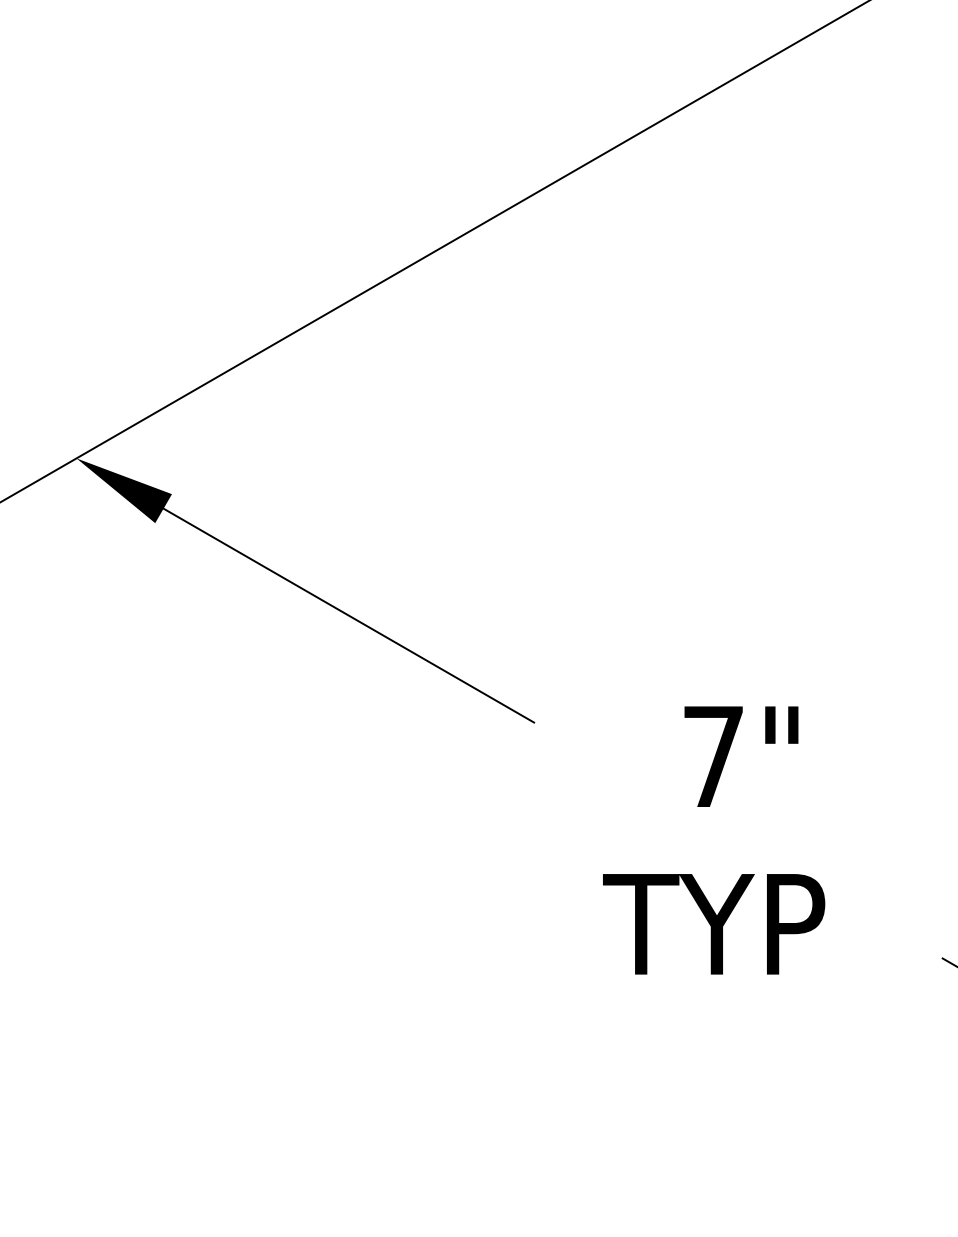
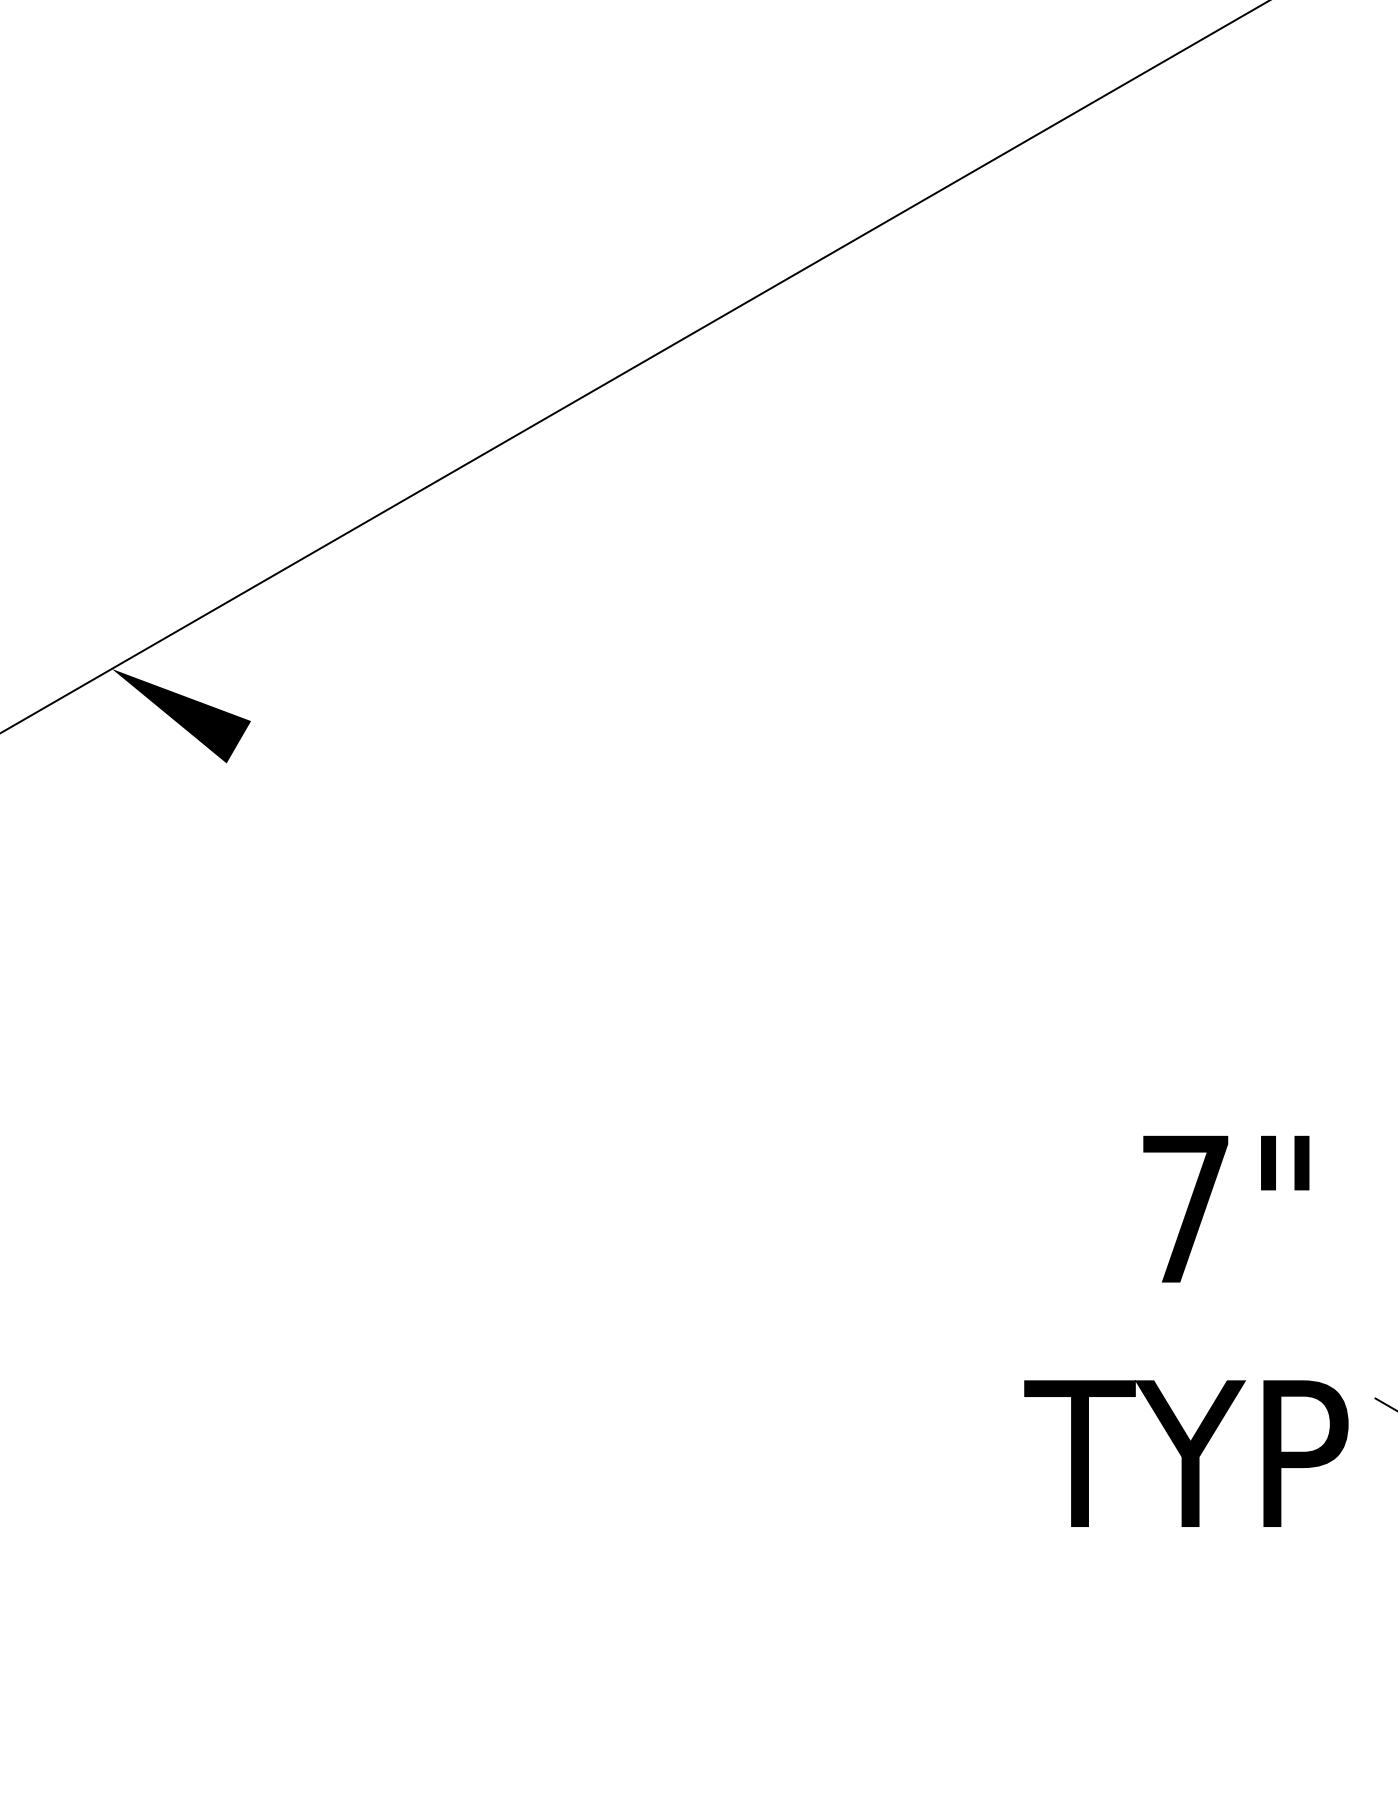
line: (348, 615) -> (508, 898), removed
text: (714, 840) -> (1187, 1331), moved

